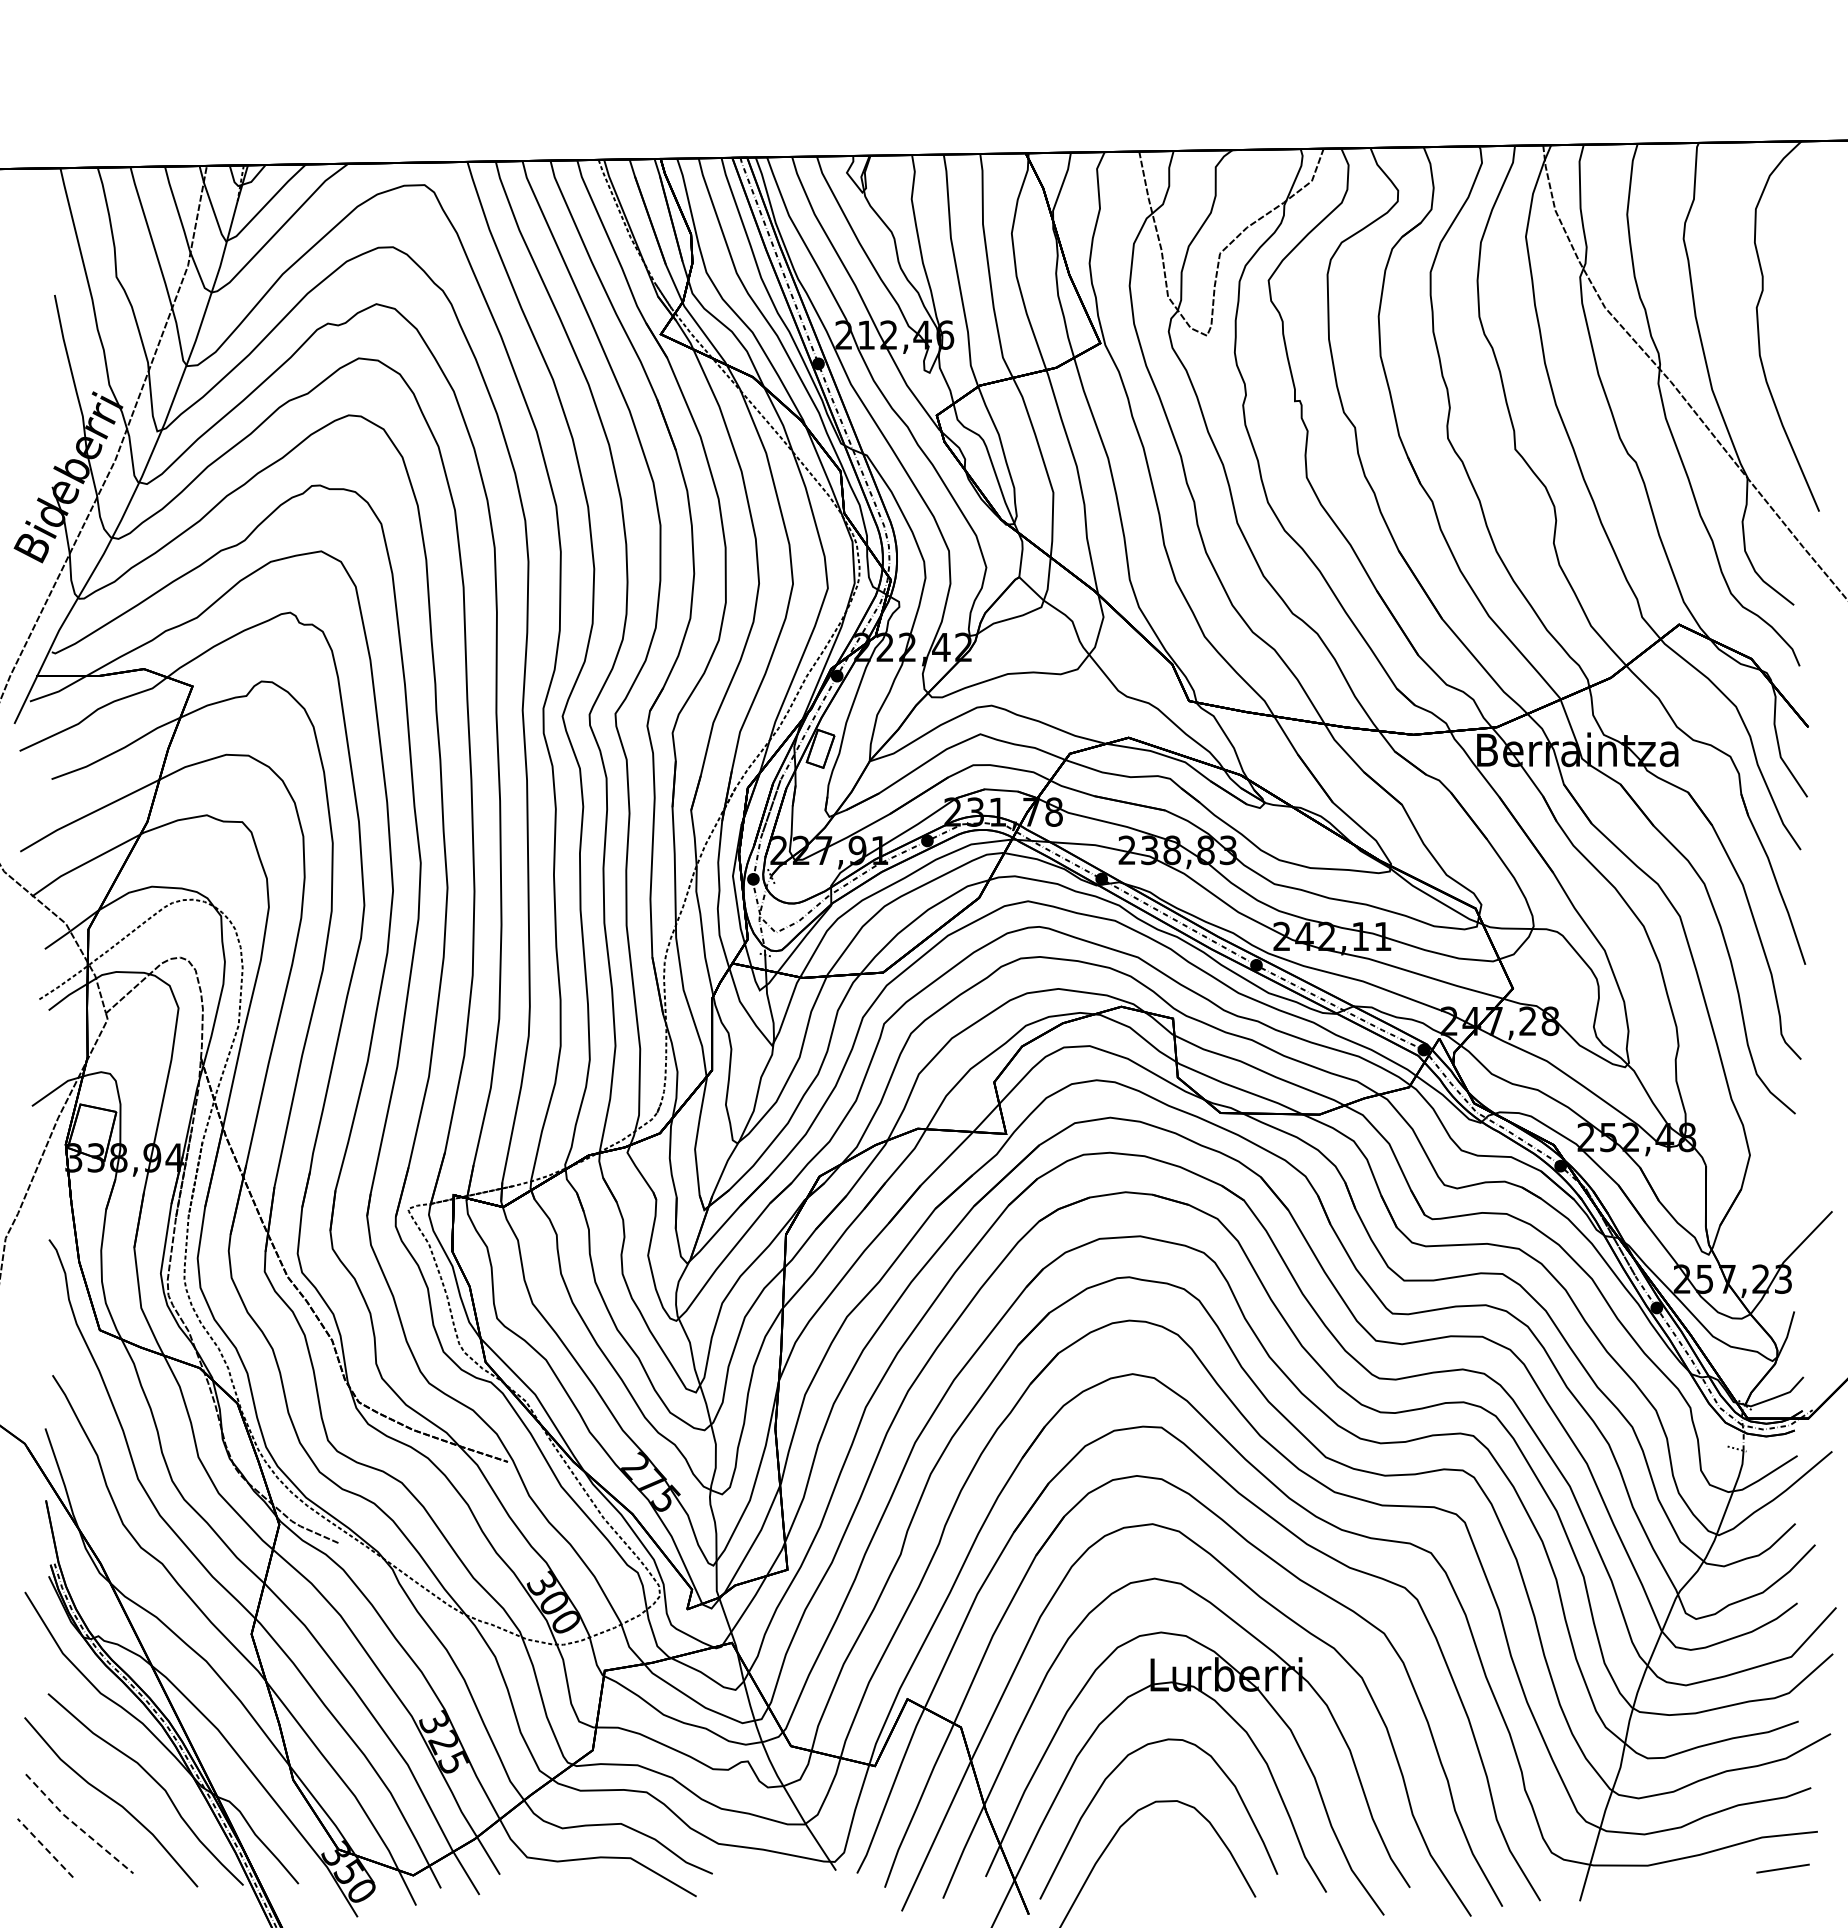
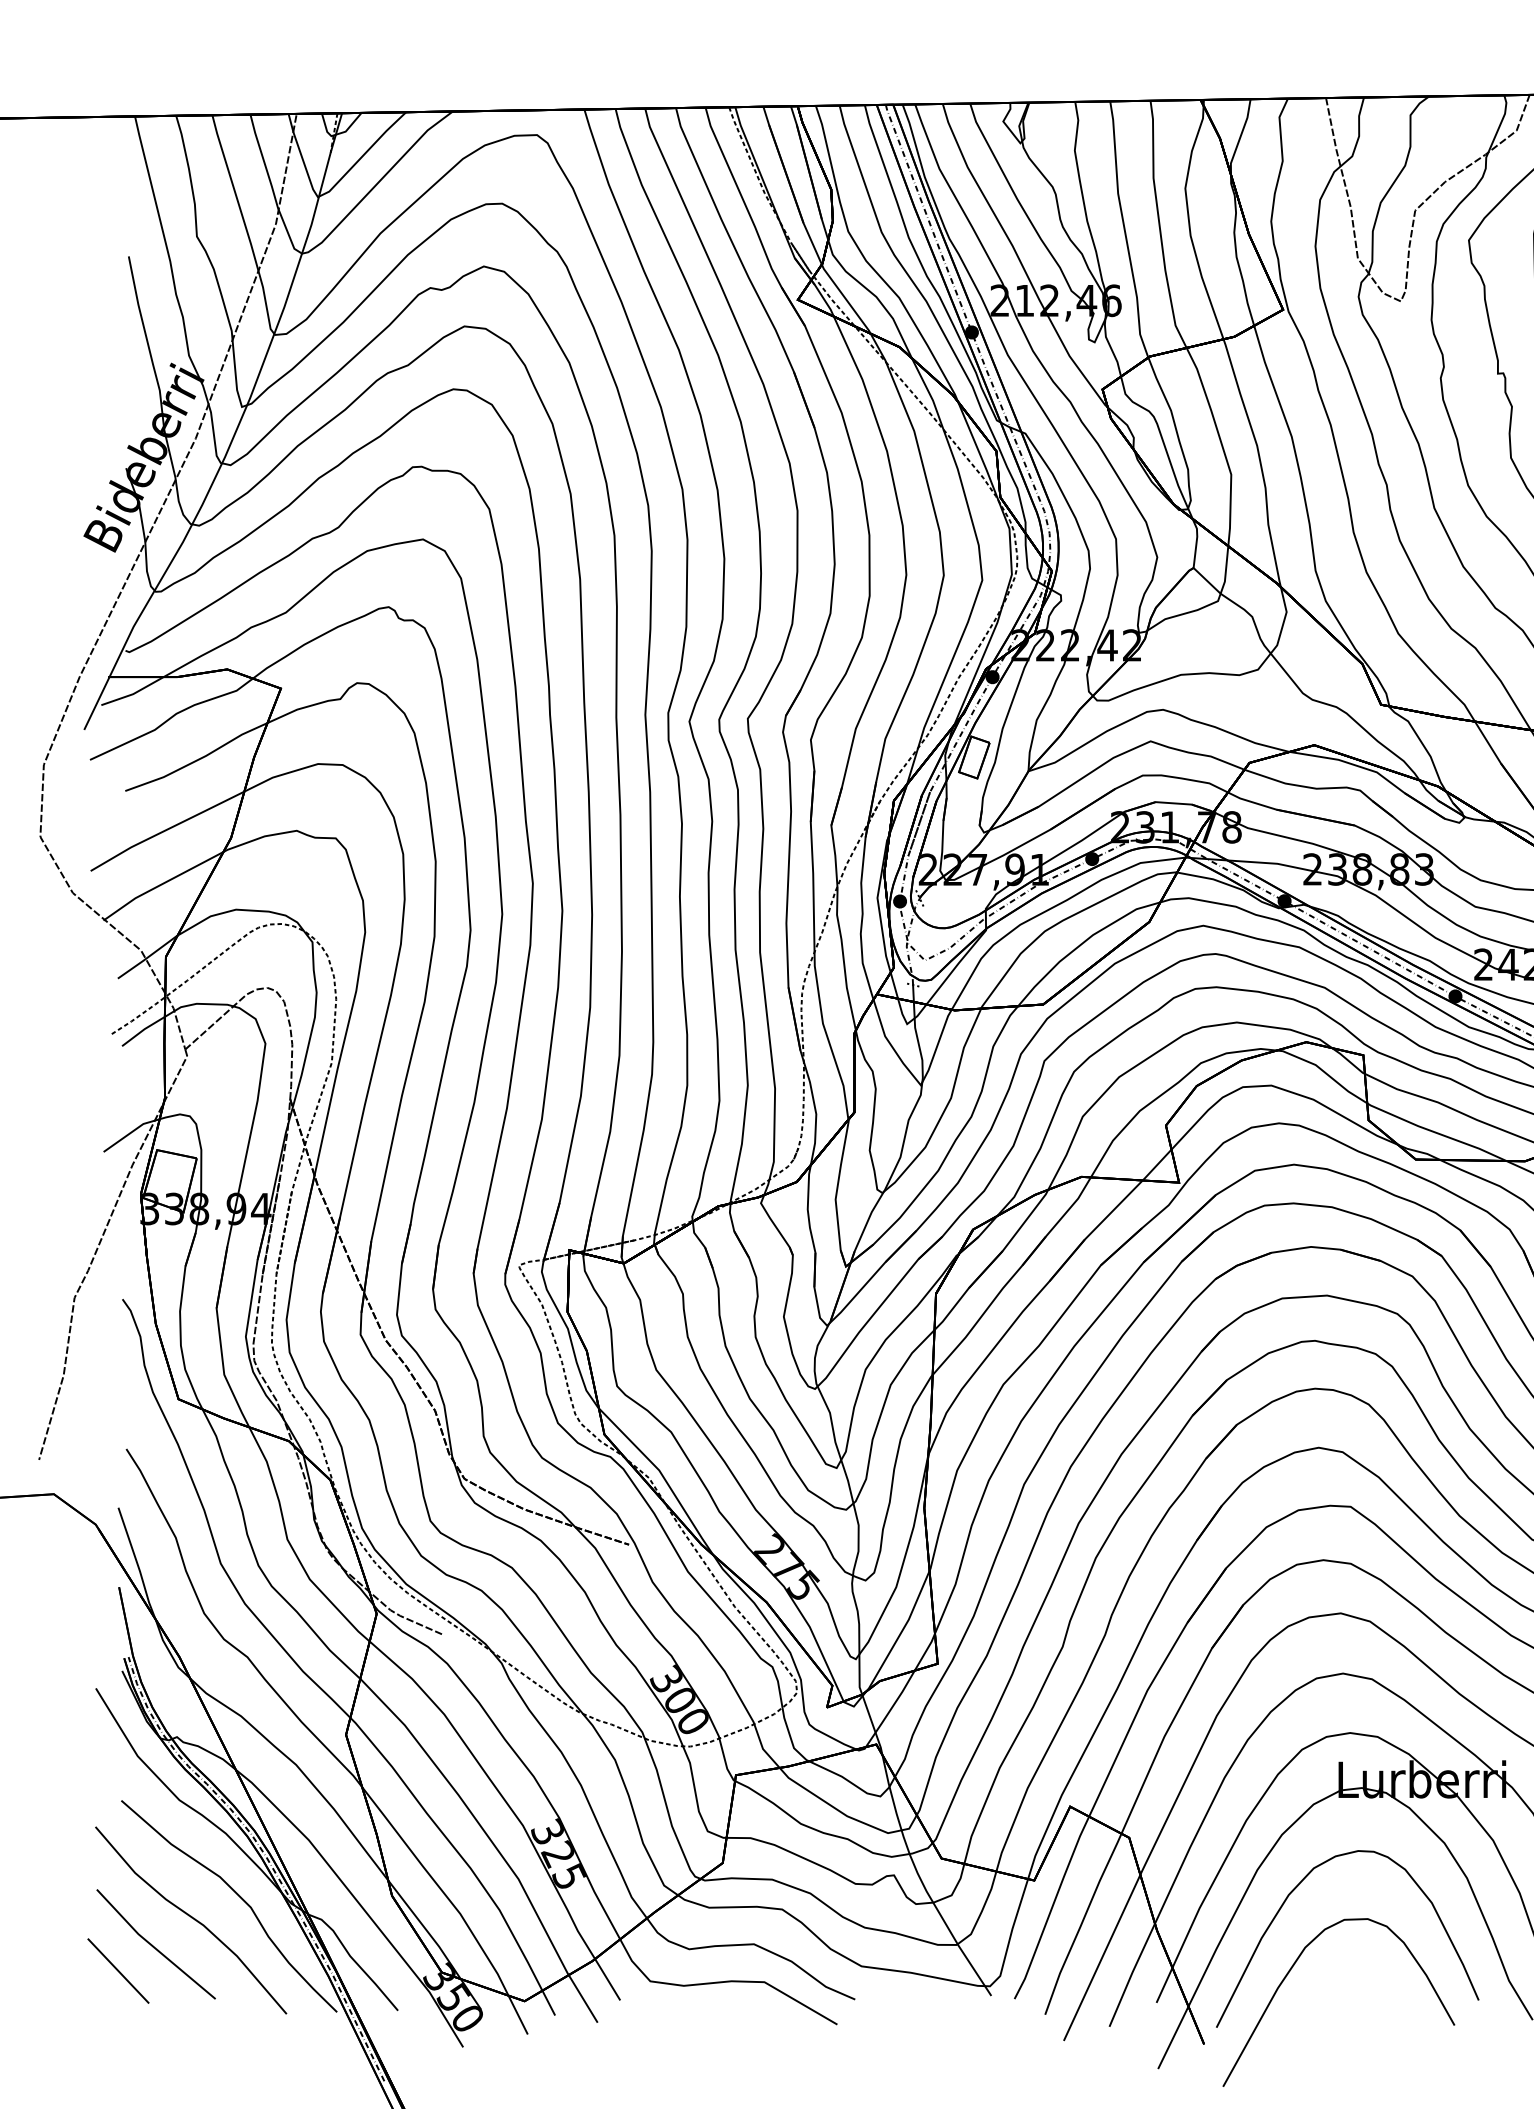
line: (77, 1826) -> (153, 1947), dashed -> solid
line: (45, 1847) -> (118, 1970), dashed -> solid

